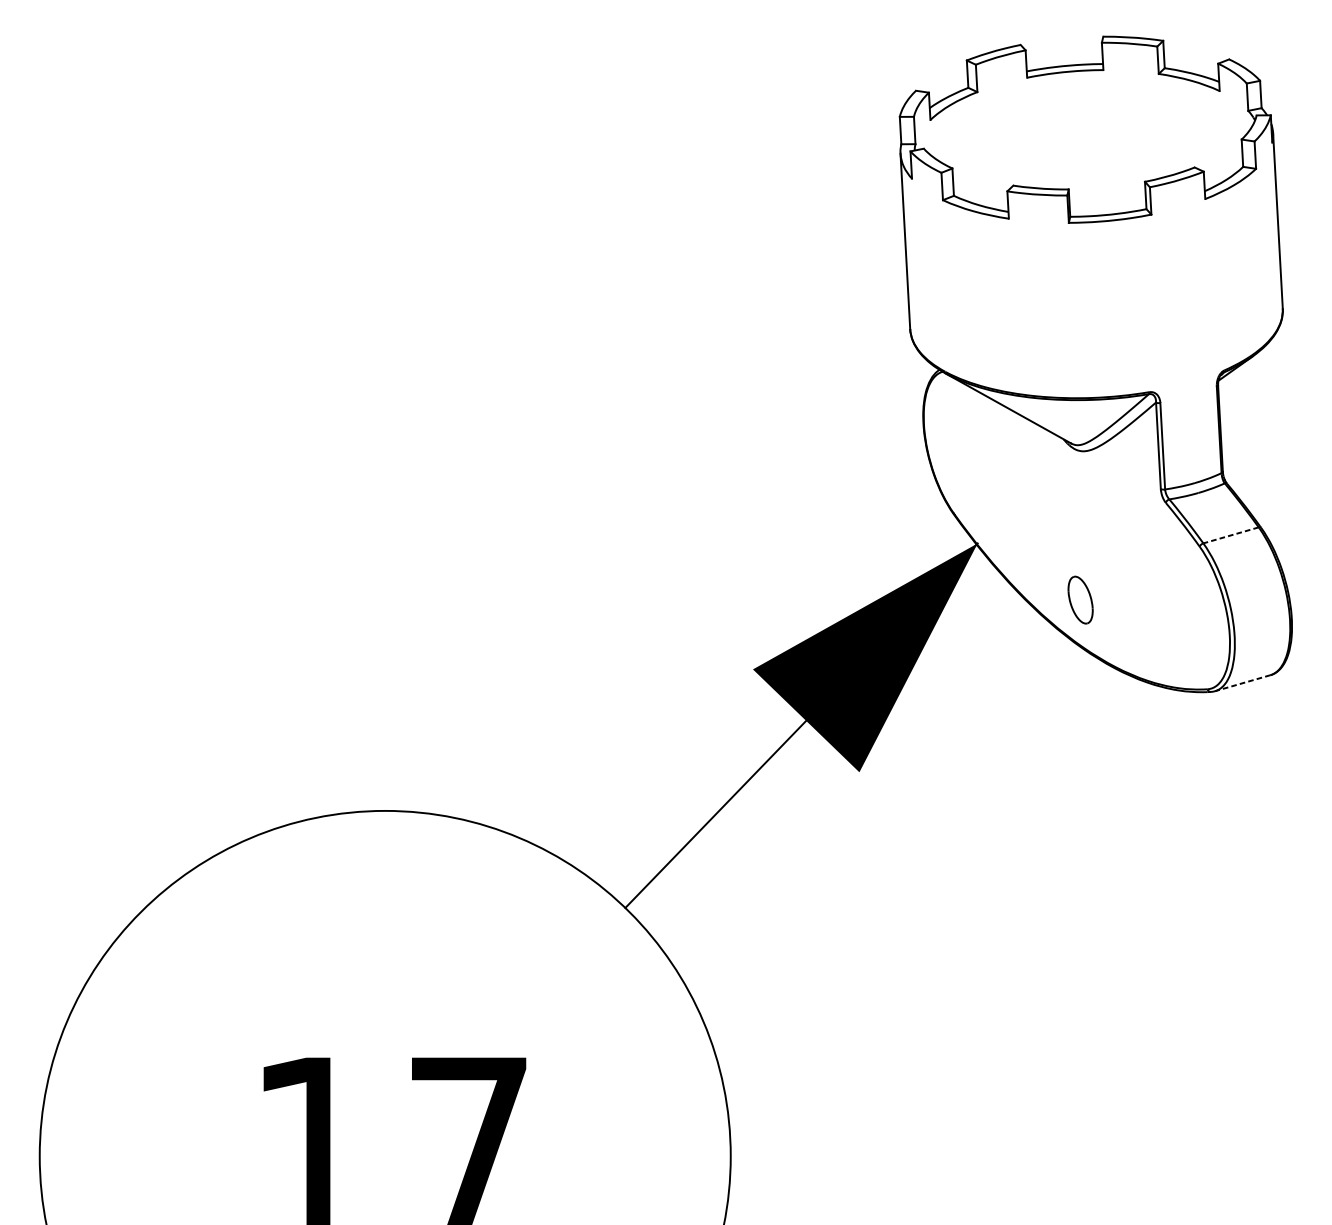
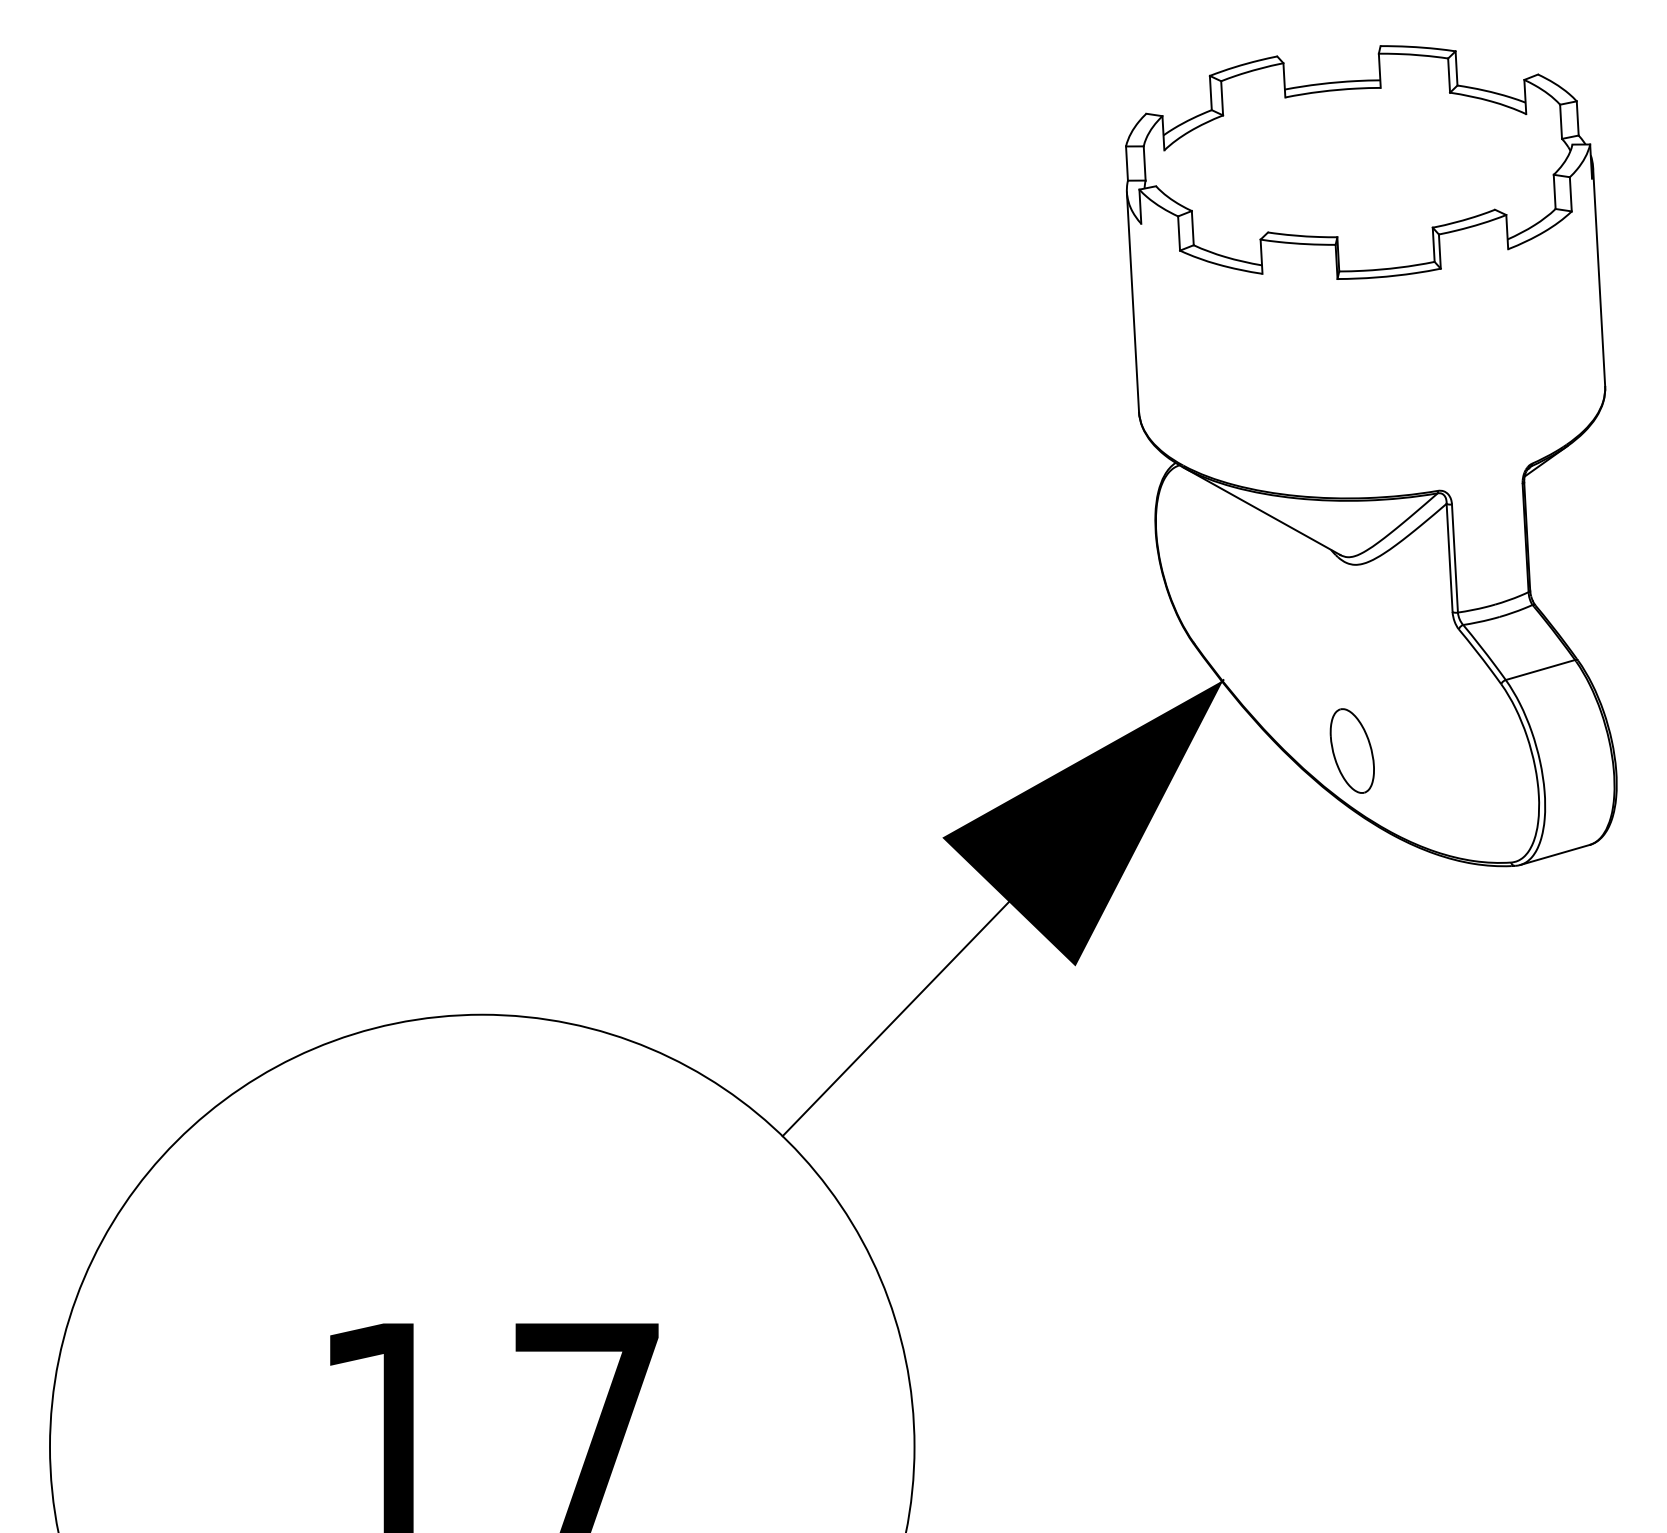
line: (1230, 535) -> (1539, 670), dashed -> solid
part: (1080, 599) -> (1351, 750), size x1.43
line: (1242, 683) -> (1554, 855), dashed -> solid

